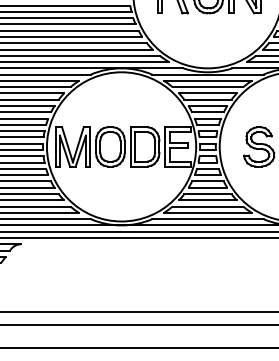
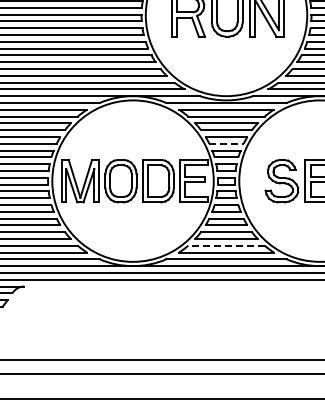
line: (208, 112) -> (227, 143), solid -> dashed
line: (207, 206) -> (226, 245), solid -> dashed

